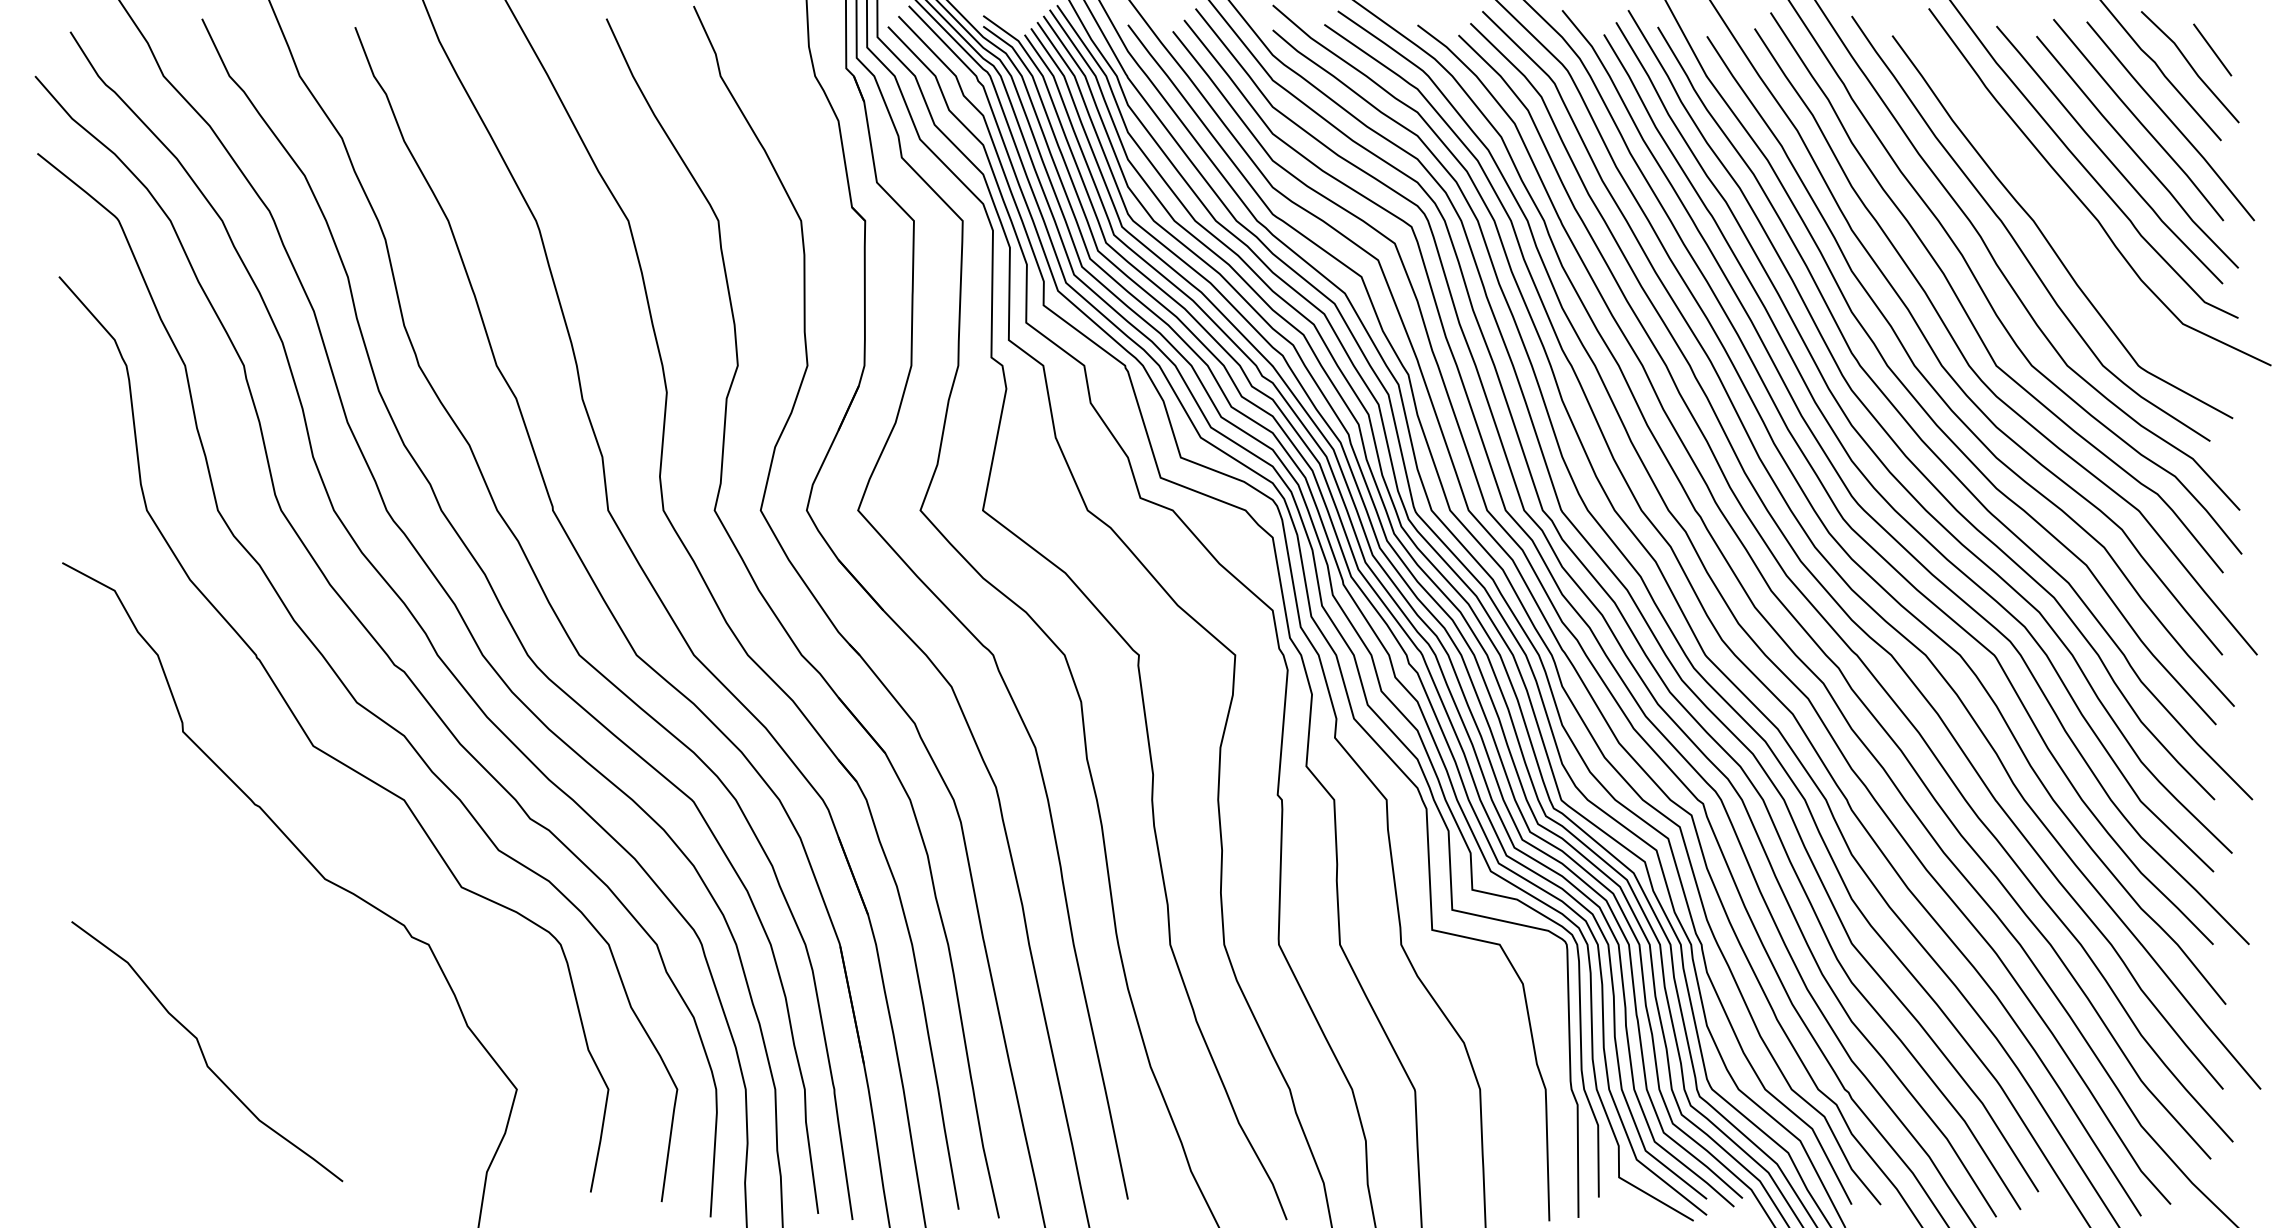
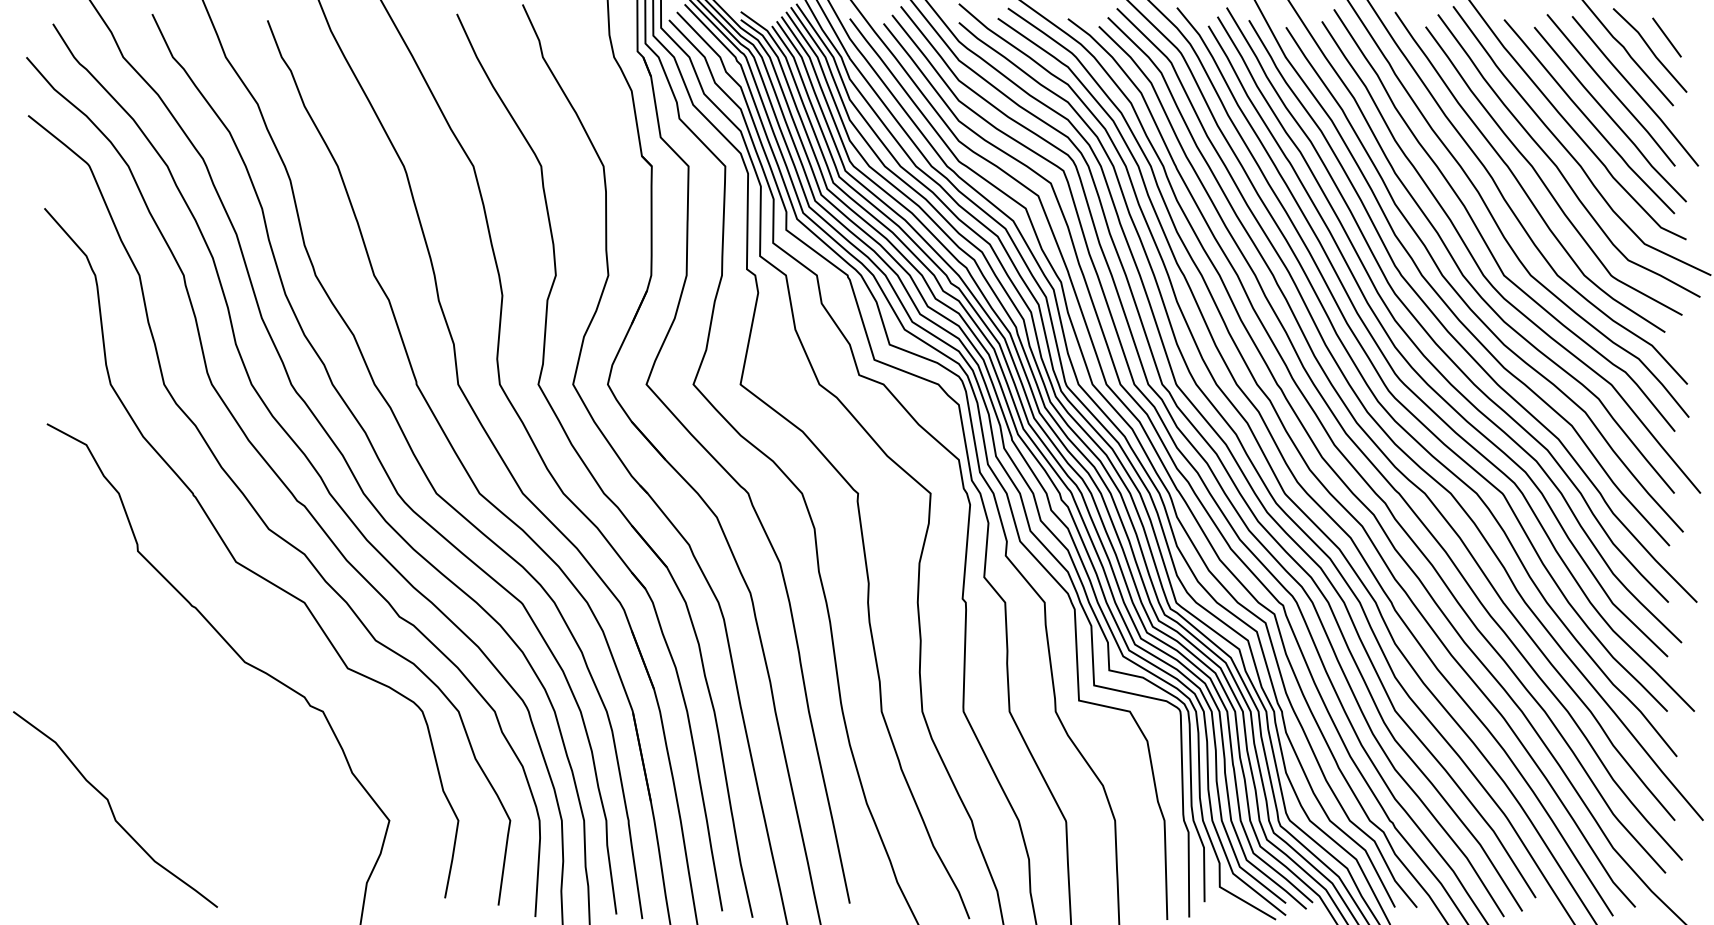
curve: (2065, 218) -> (1556, 164), added
curve: (203, 1052) -> (112, 810), moved

